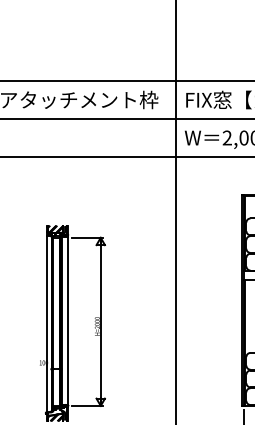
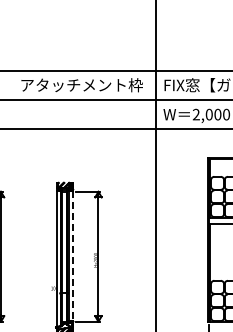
line: (68, 321) -> (73, 256), solid -> dashed

